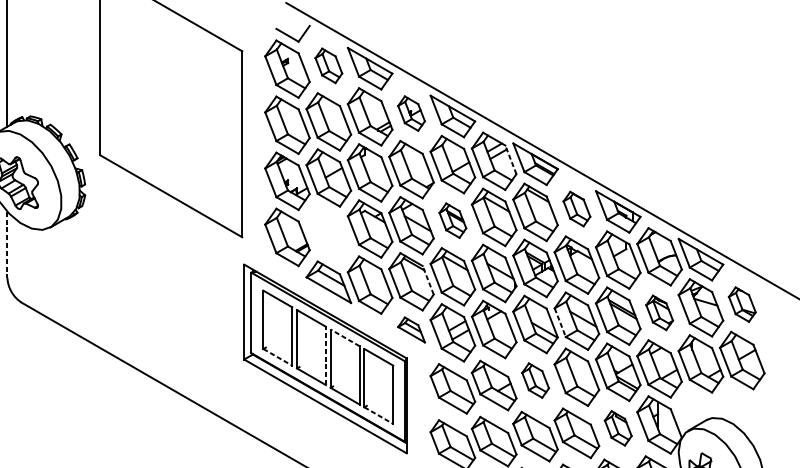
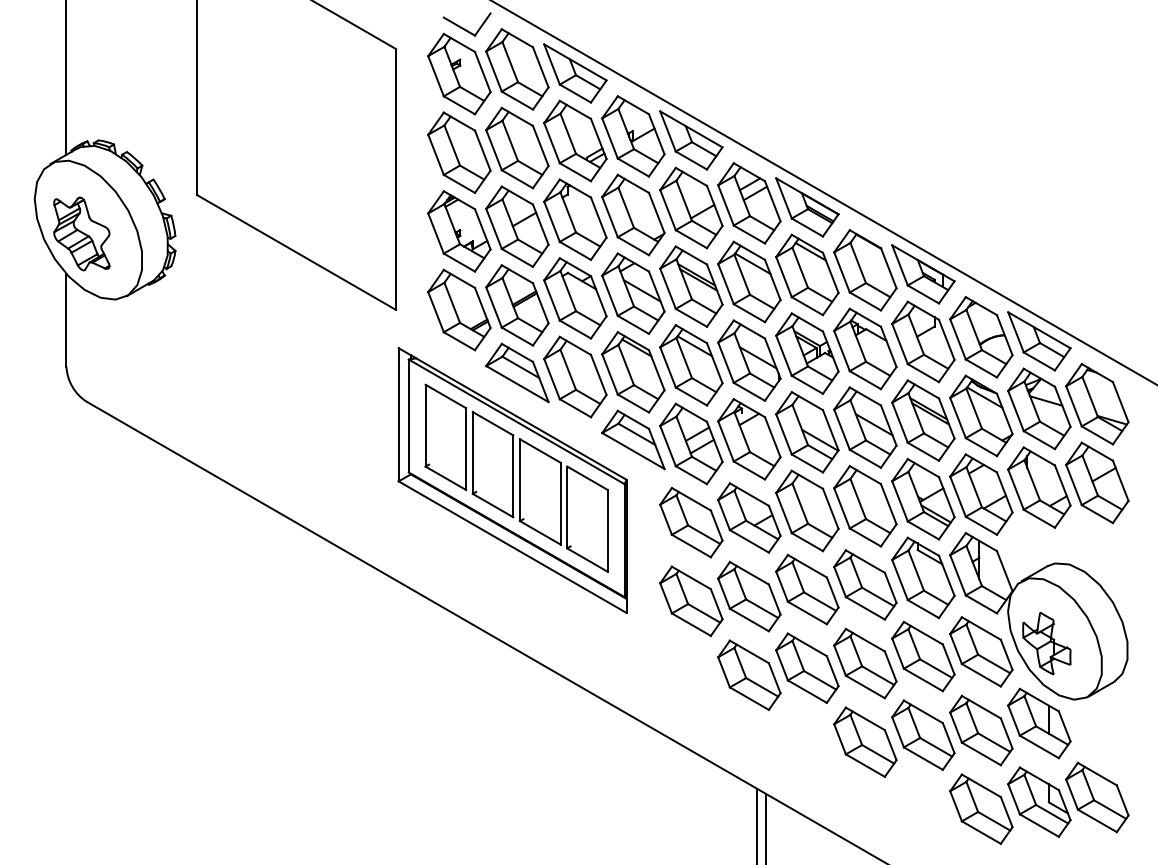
part: (328, 65) -> (517, 69), size x1.67
part: (411, 113) -> (633, 136), size x1.67
line: (510, 160) -> (772, 201), dashed -> solid
part: (577, 209) -> (865, 270), size x1.67
part: (452, 220) -> (691, 286), size x1.67
part: (328, 234) -> (517, 305), added
line: (7, 244) -> (66, 320), dashed -> solid
line: (428, 280) -> (656, 370), dashed -> solid
part: (742, 304) -> (1097, 404), size x1.67
part: (659, 312) -> (981, 415), size x1.67
line: (560, 322) -> (842, 429), dashed -> solid
part: (411, 329) -> (633, 439), size x1.67
line: (344, 337) -> (539, 450), dashed -> solid
line: (326, 356) -> (513, 476), dashed -> solid
line: (278, 357) -> (446, 478), dashed -> solid
part: (535, 380) -> (807, 510), size x1.67
line: (378, 415) -> (587, 560), dashed -> solid
part: (618, 428) -> (923, 577), size x1.67

